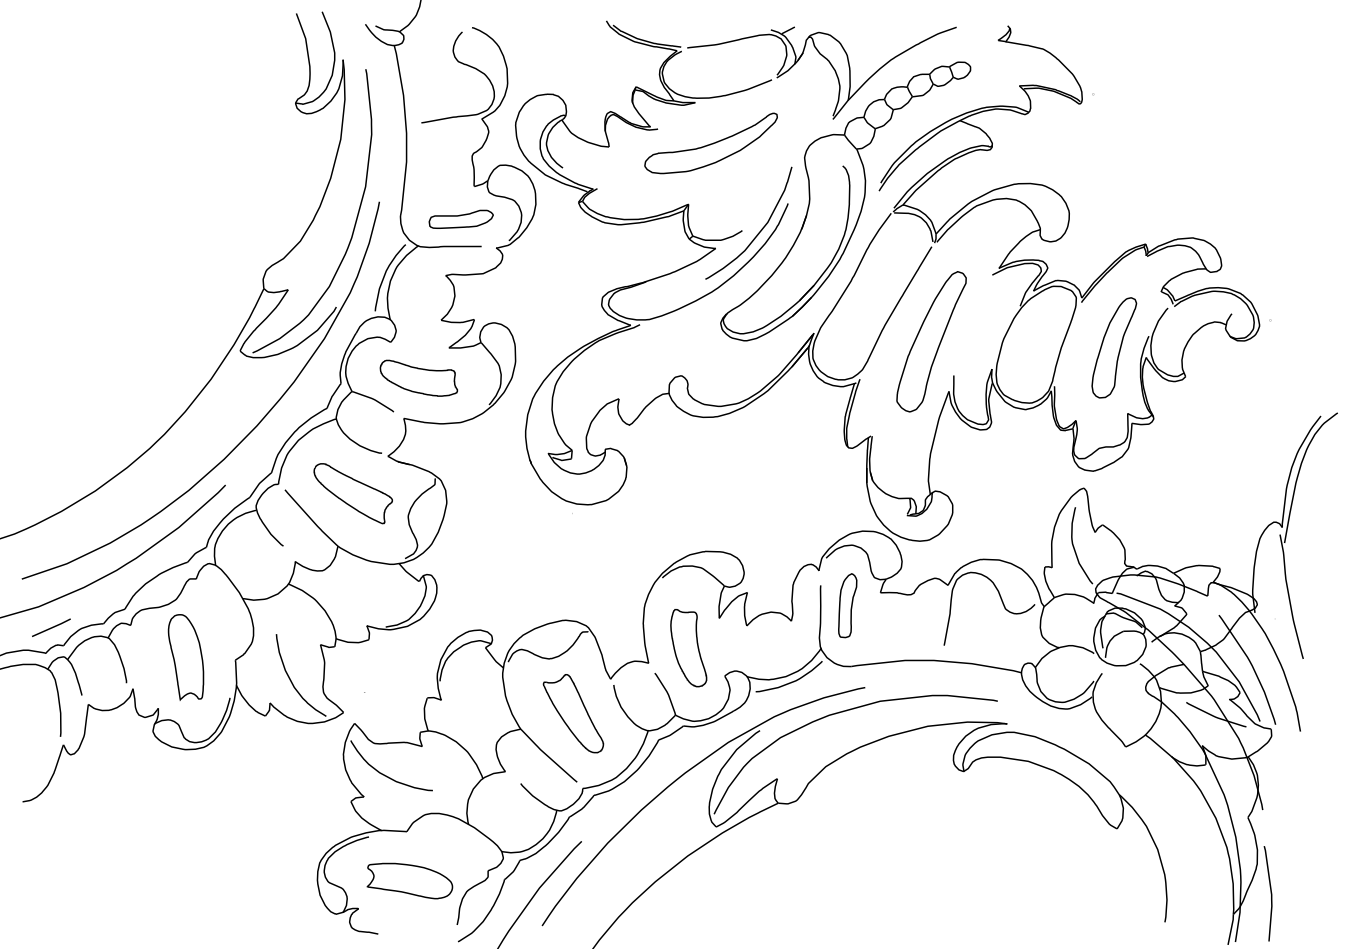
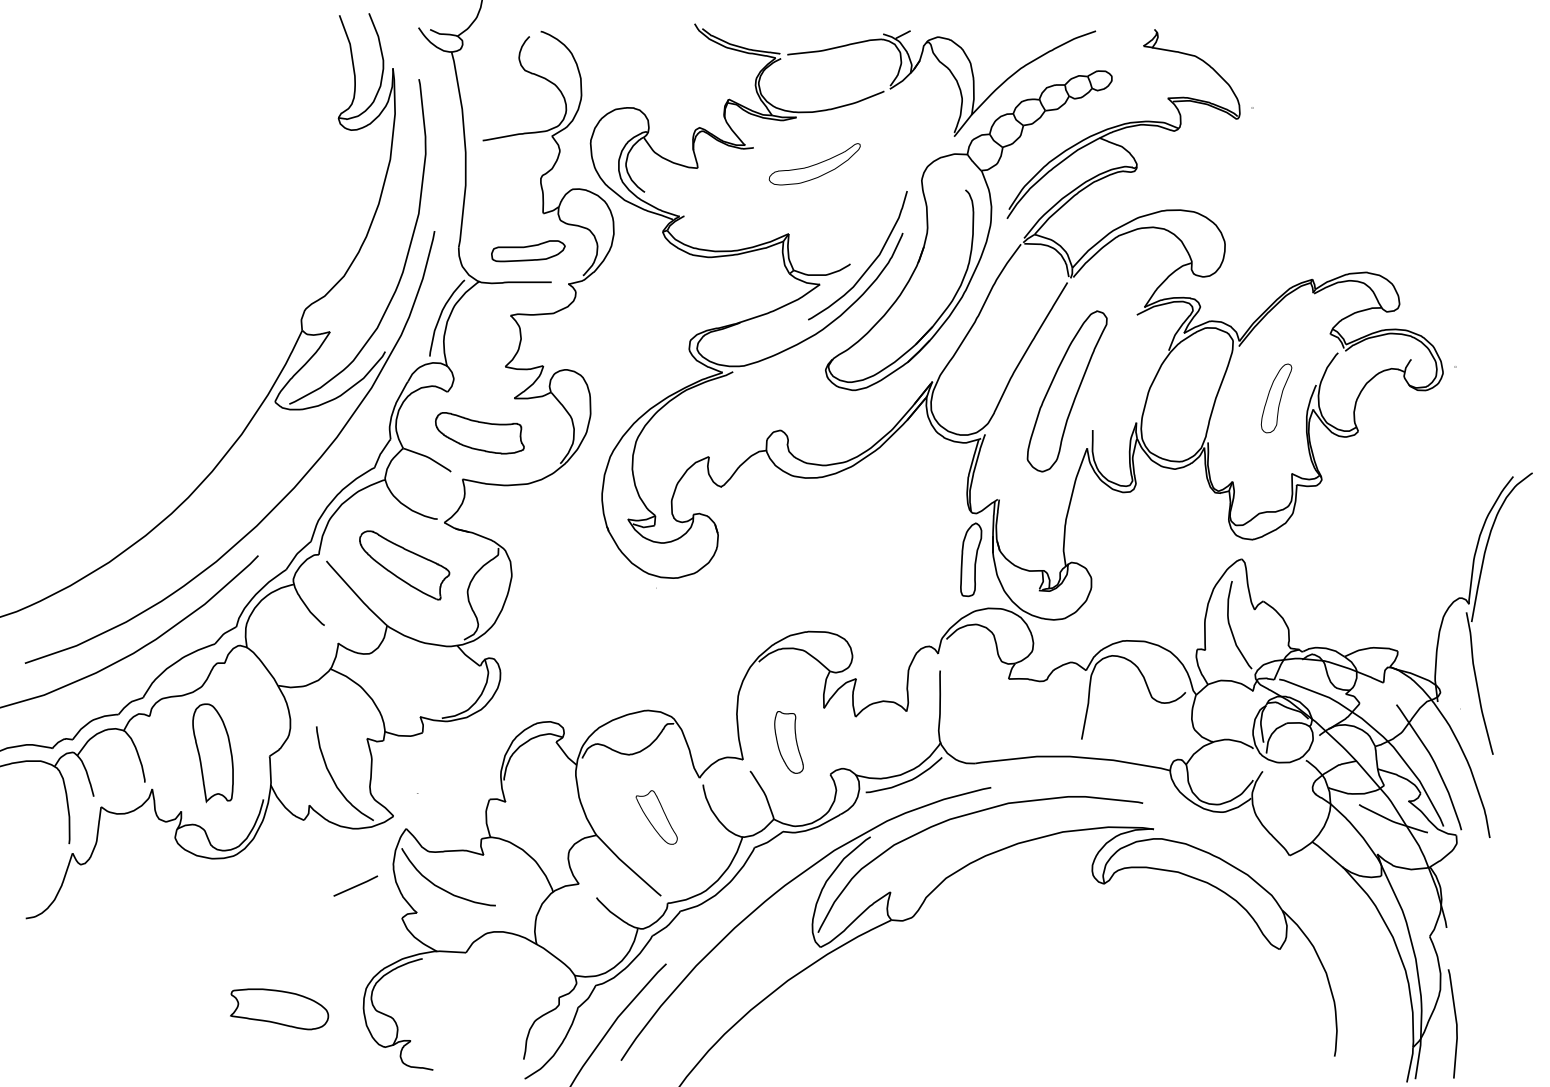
part: (710, 143) -> (814, 164), size x0.6
part: (1114, 347) -> (1276, 398), size x0.6
part: (848, 605) -> (971, 559), moved
line: (51, 627) -> (355, 885), moved
part: (688, 648) -> (788, 742), size x0.7
part: (573, 713) -> (656, 817), size x0.6
part: (409, 881) -> (279, 1009), moved

